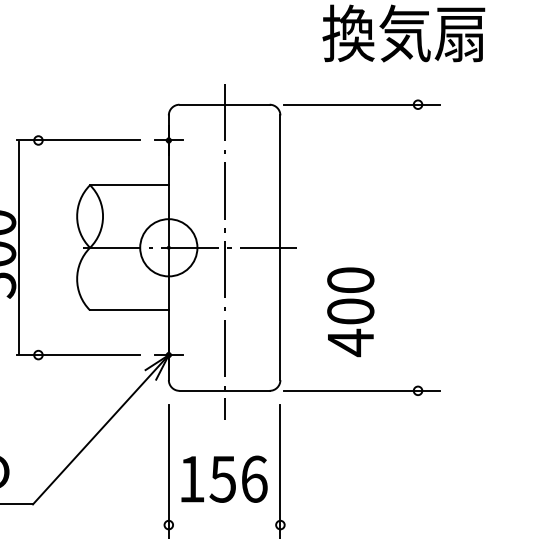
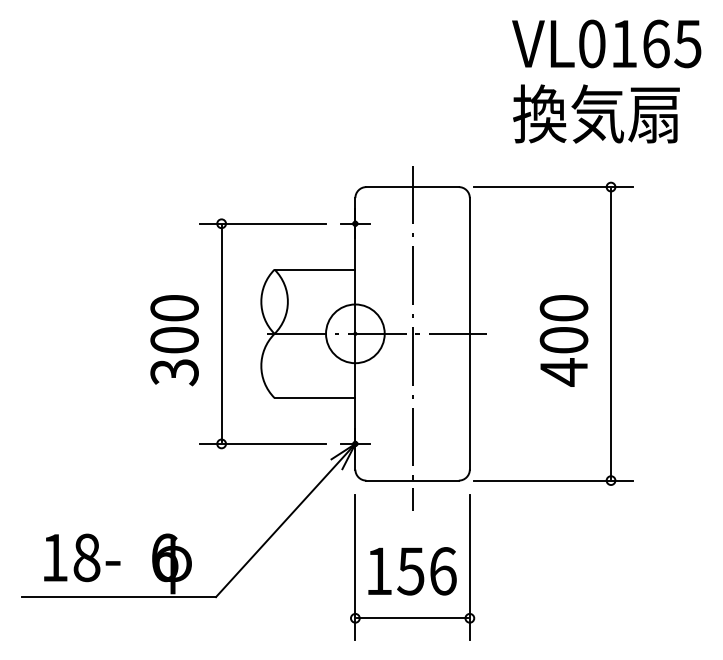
line: (18, 247) -> (221, 333), moved
line: (418, 247) -> (611, 333), added
text: (350, 311) -> (563, 340), moved
line: (224, 525) -> (412, 618), added

